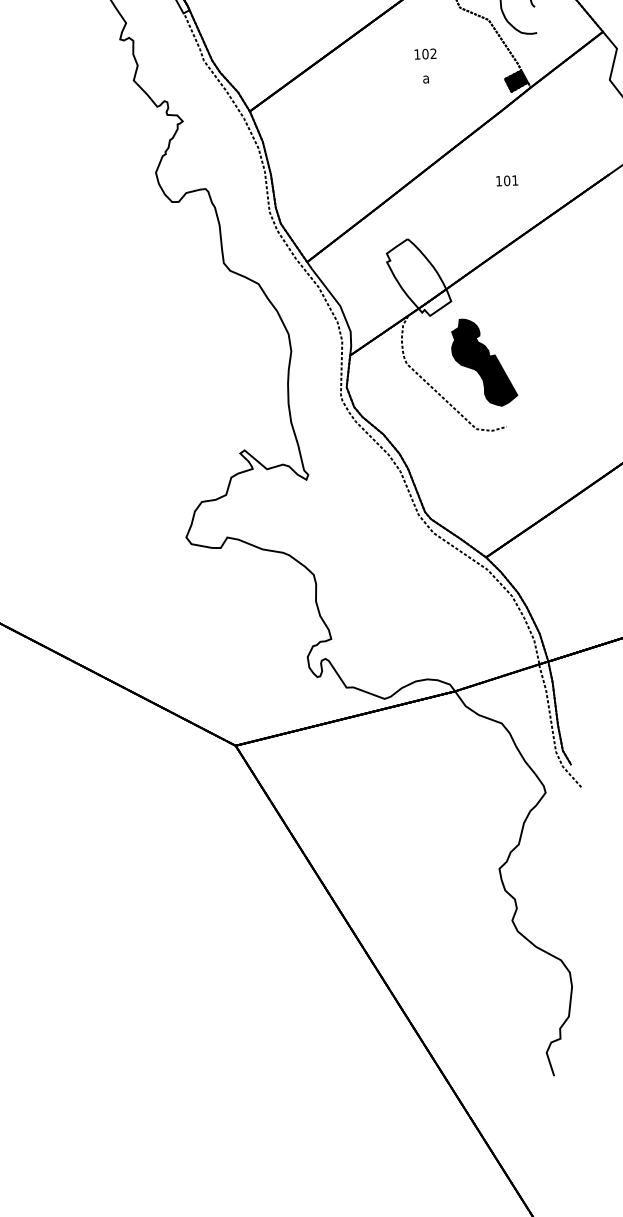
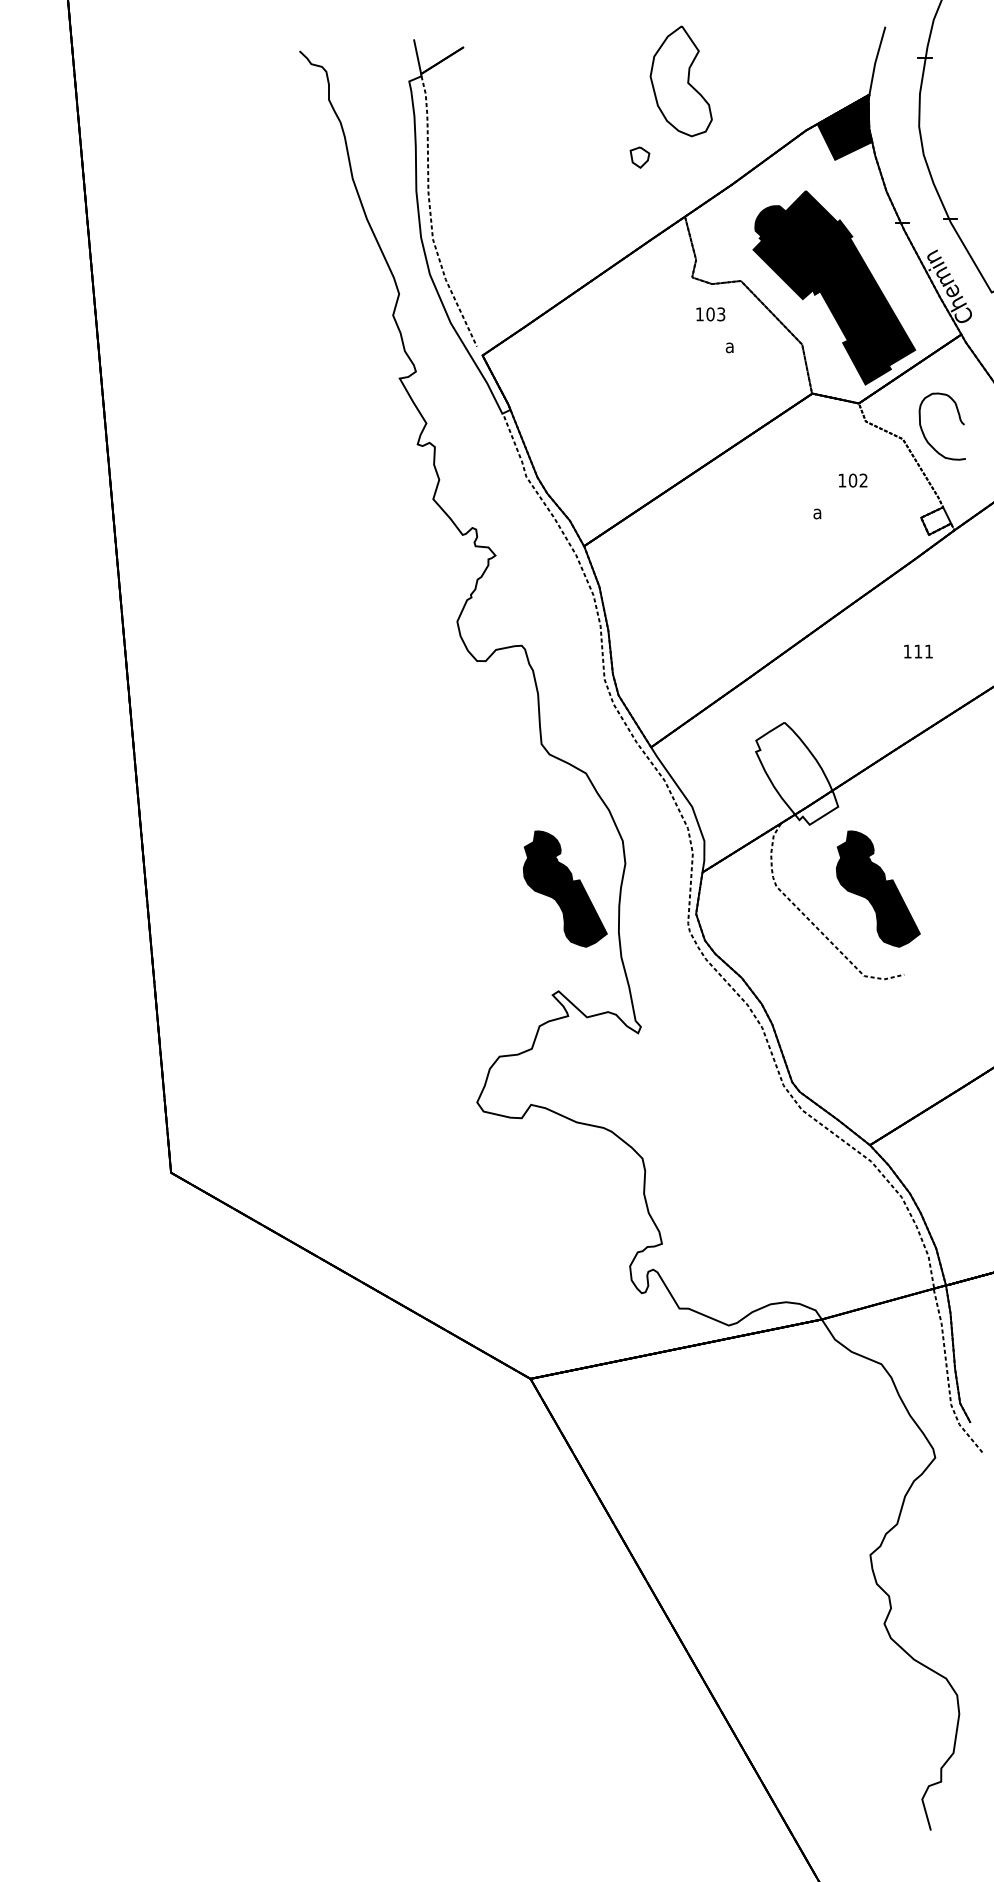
text: (425, 54) -> (853, 480), moved
fill: (516, 80) -> (936, 520), removed
text: (507, 180) -> (918, 651), 101 -> 111
part: (246, 372) -> (565, 888), added

